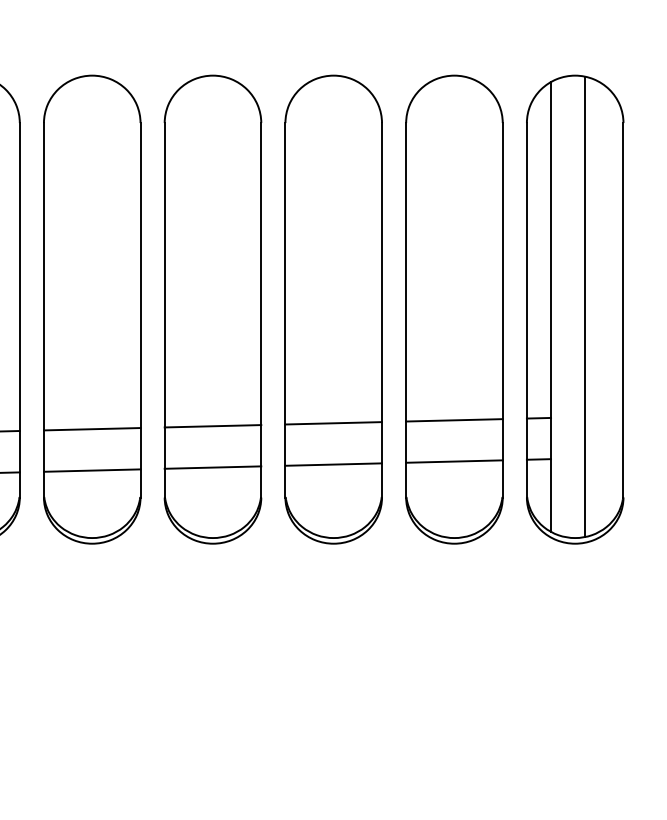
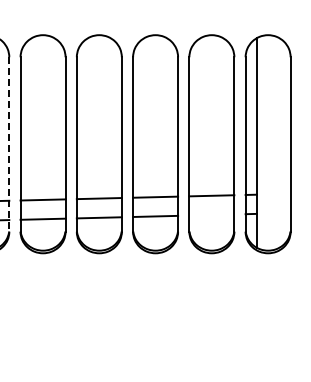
line: (584, 305) -> (272, 142), removed
line: (20, 312) -> (9, 145), solid -> dashed
line: (453, 460) -> (211, 214), removed

